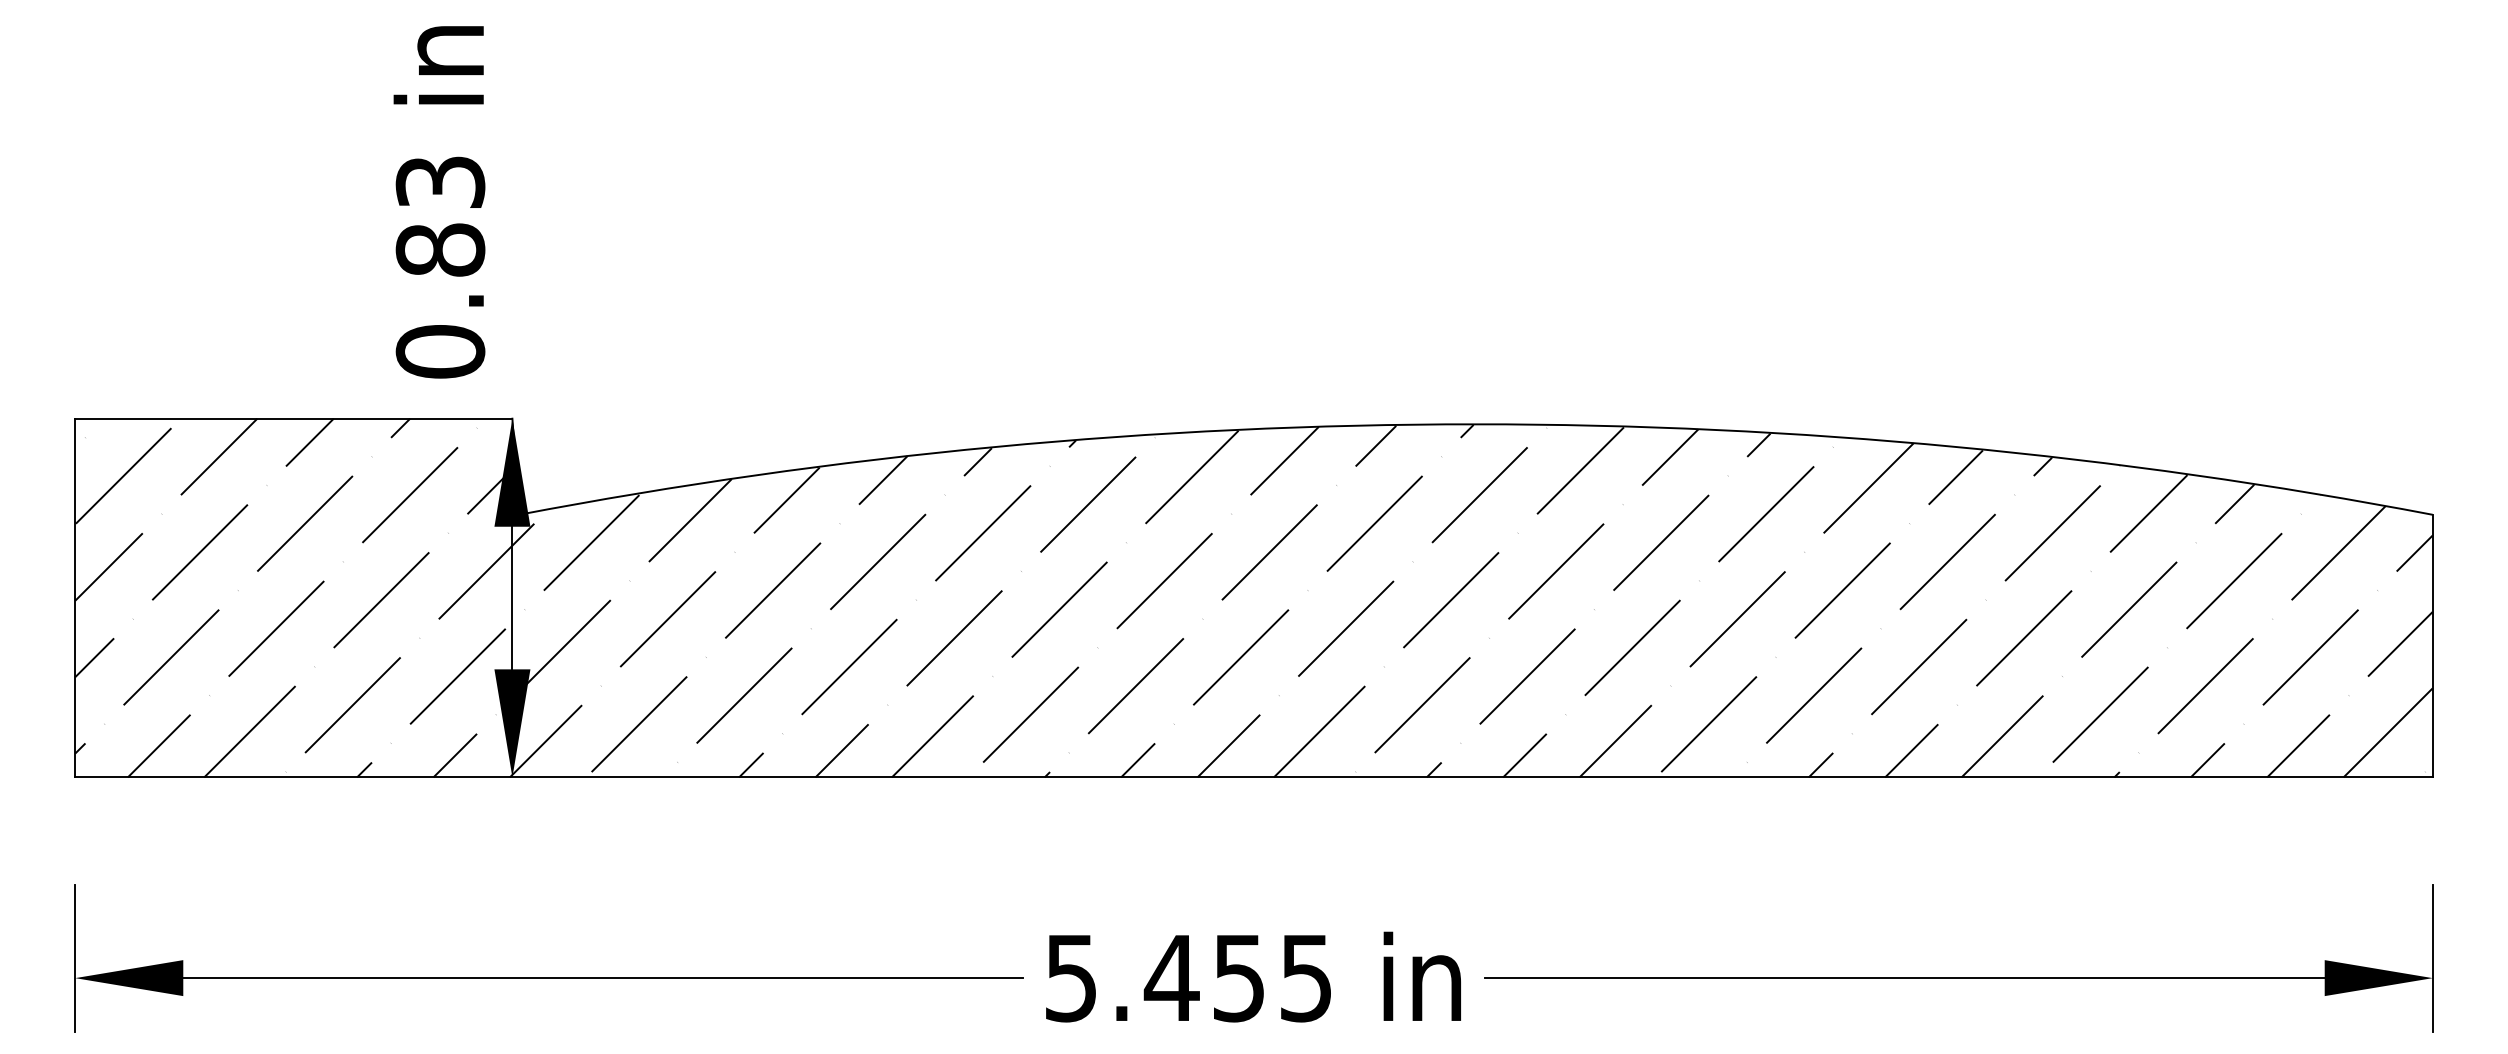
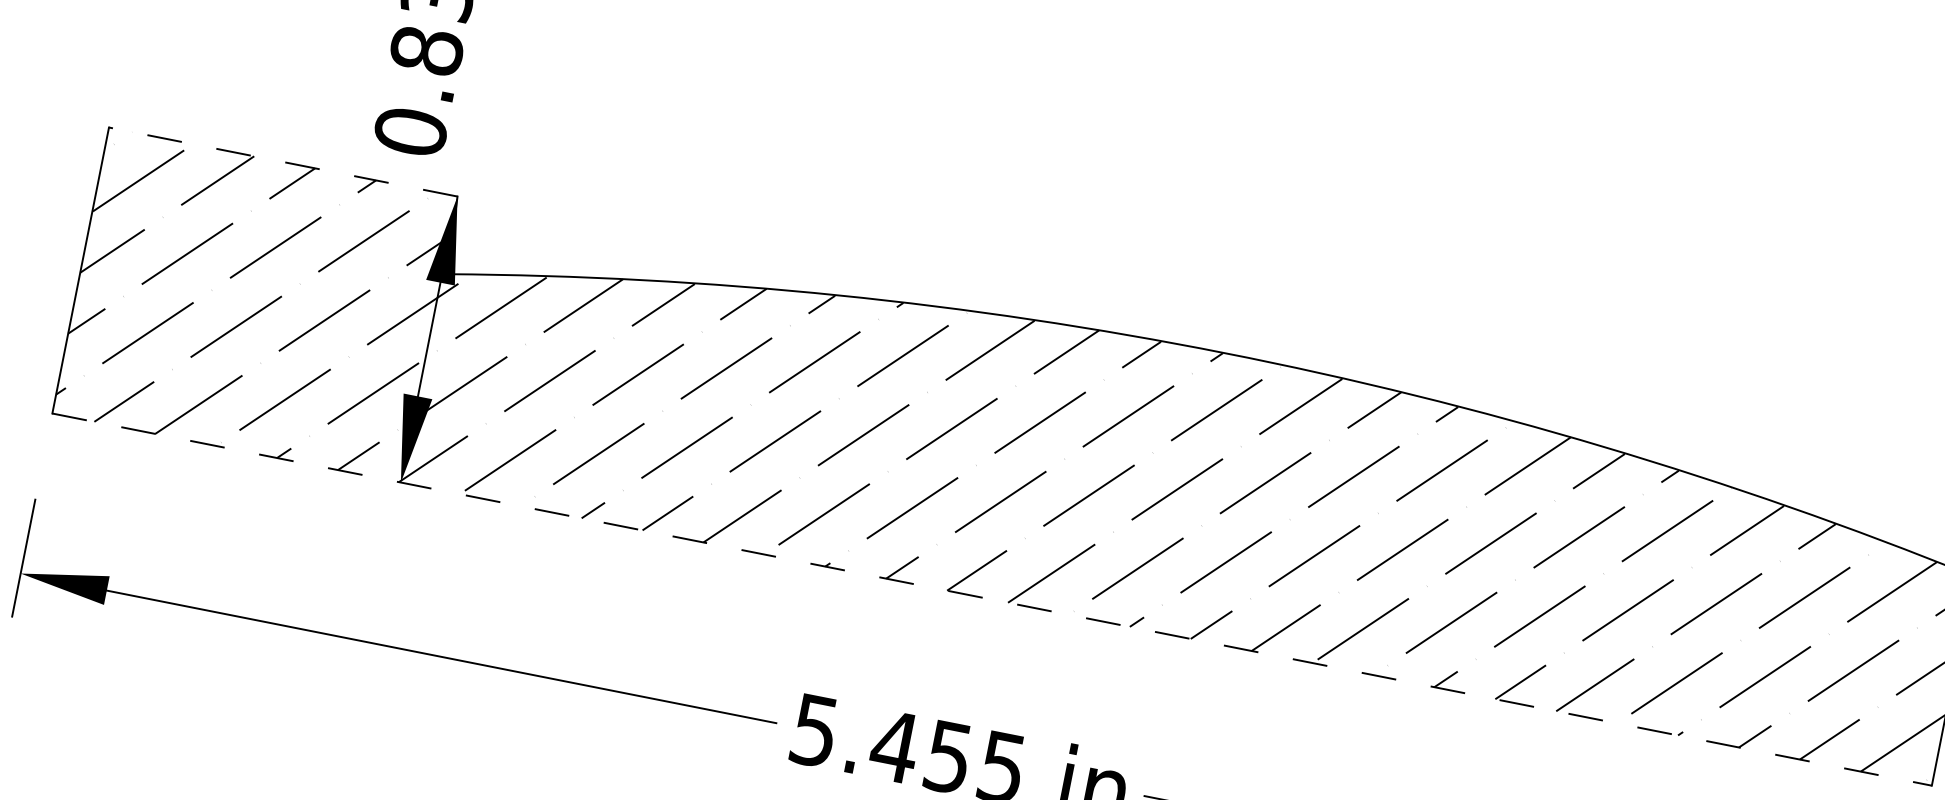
line: (293, 418) -> (283, 161), solid -> dashed
line: (1254, 777) -> (992, 599), solid -> dashed

